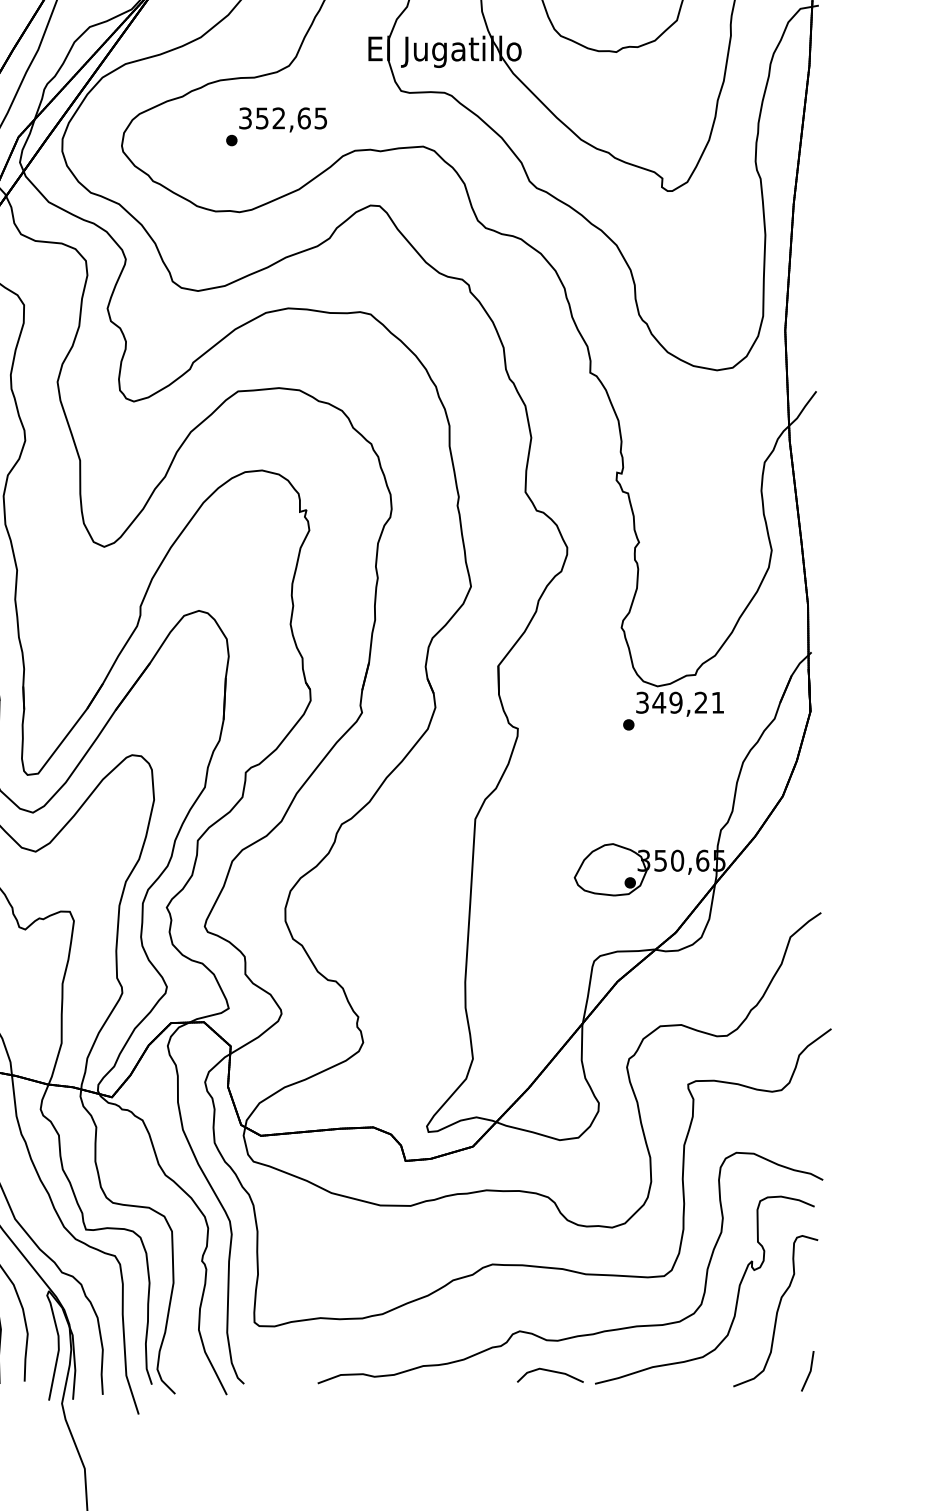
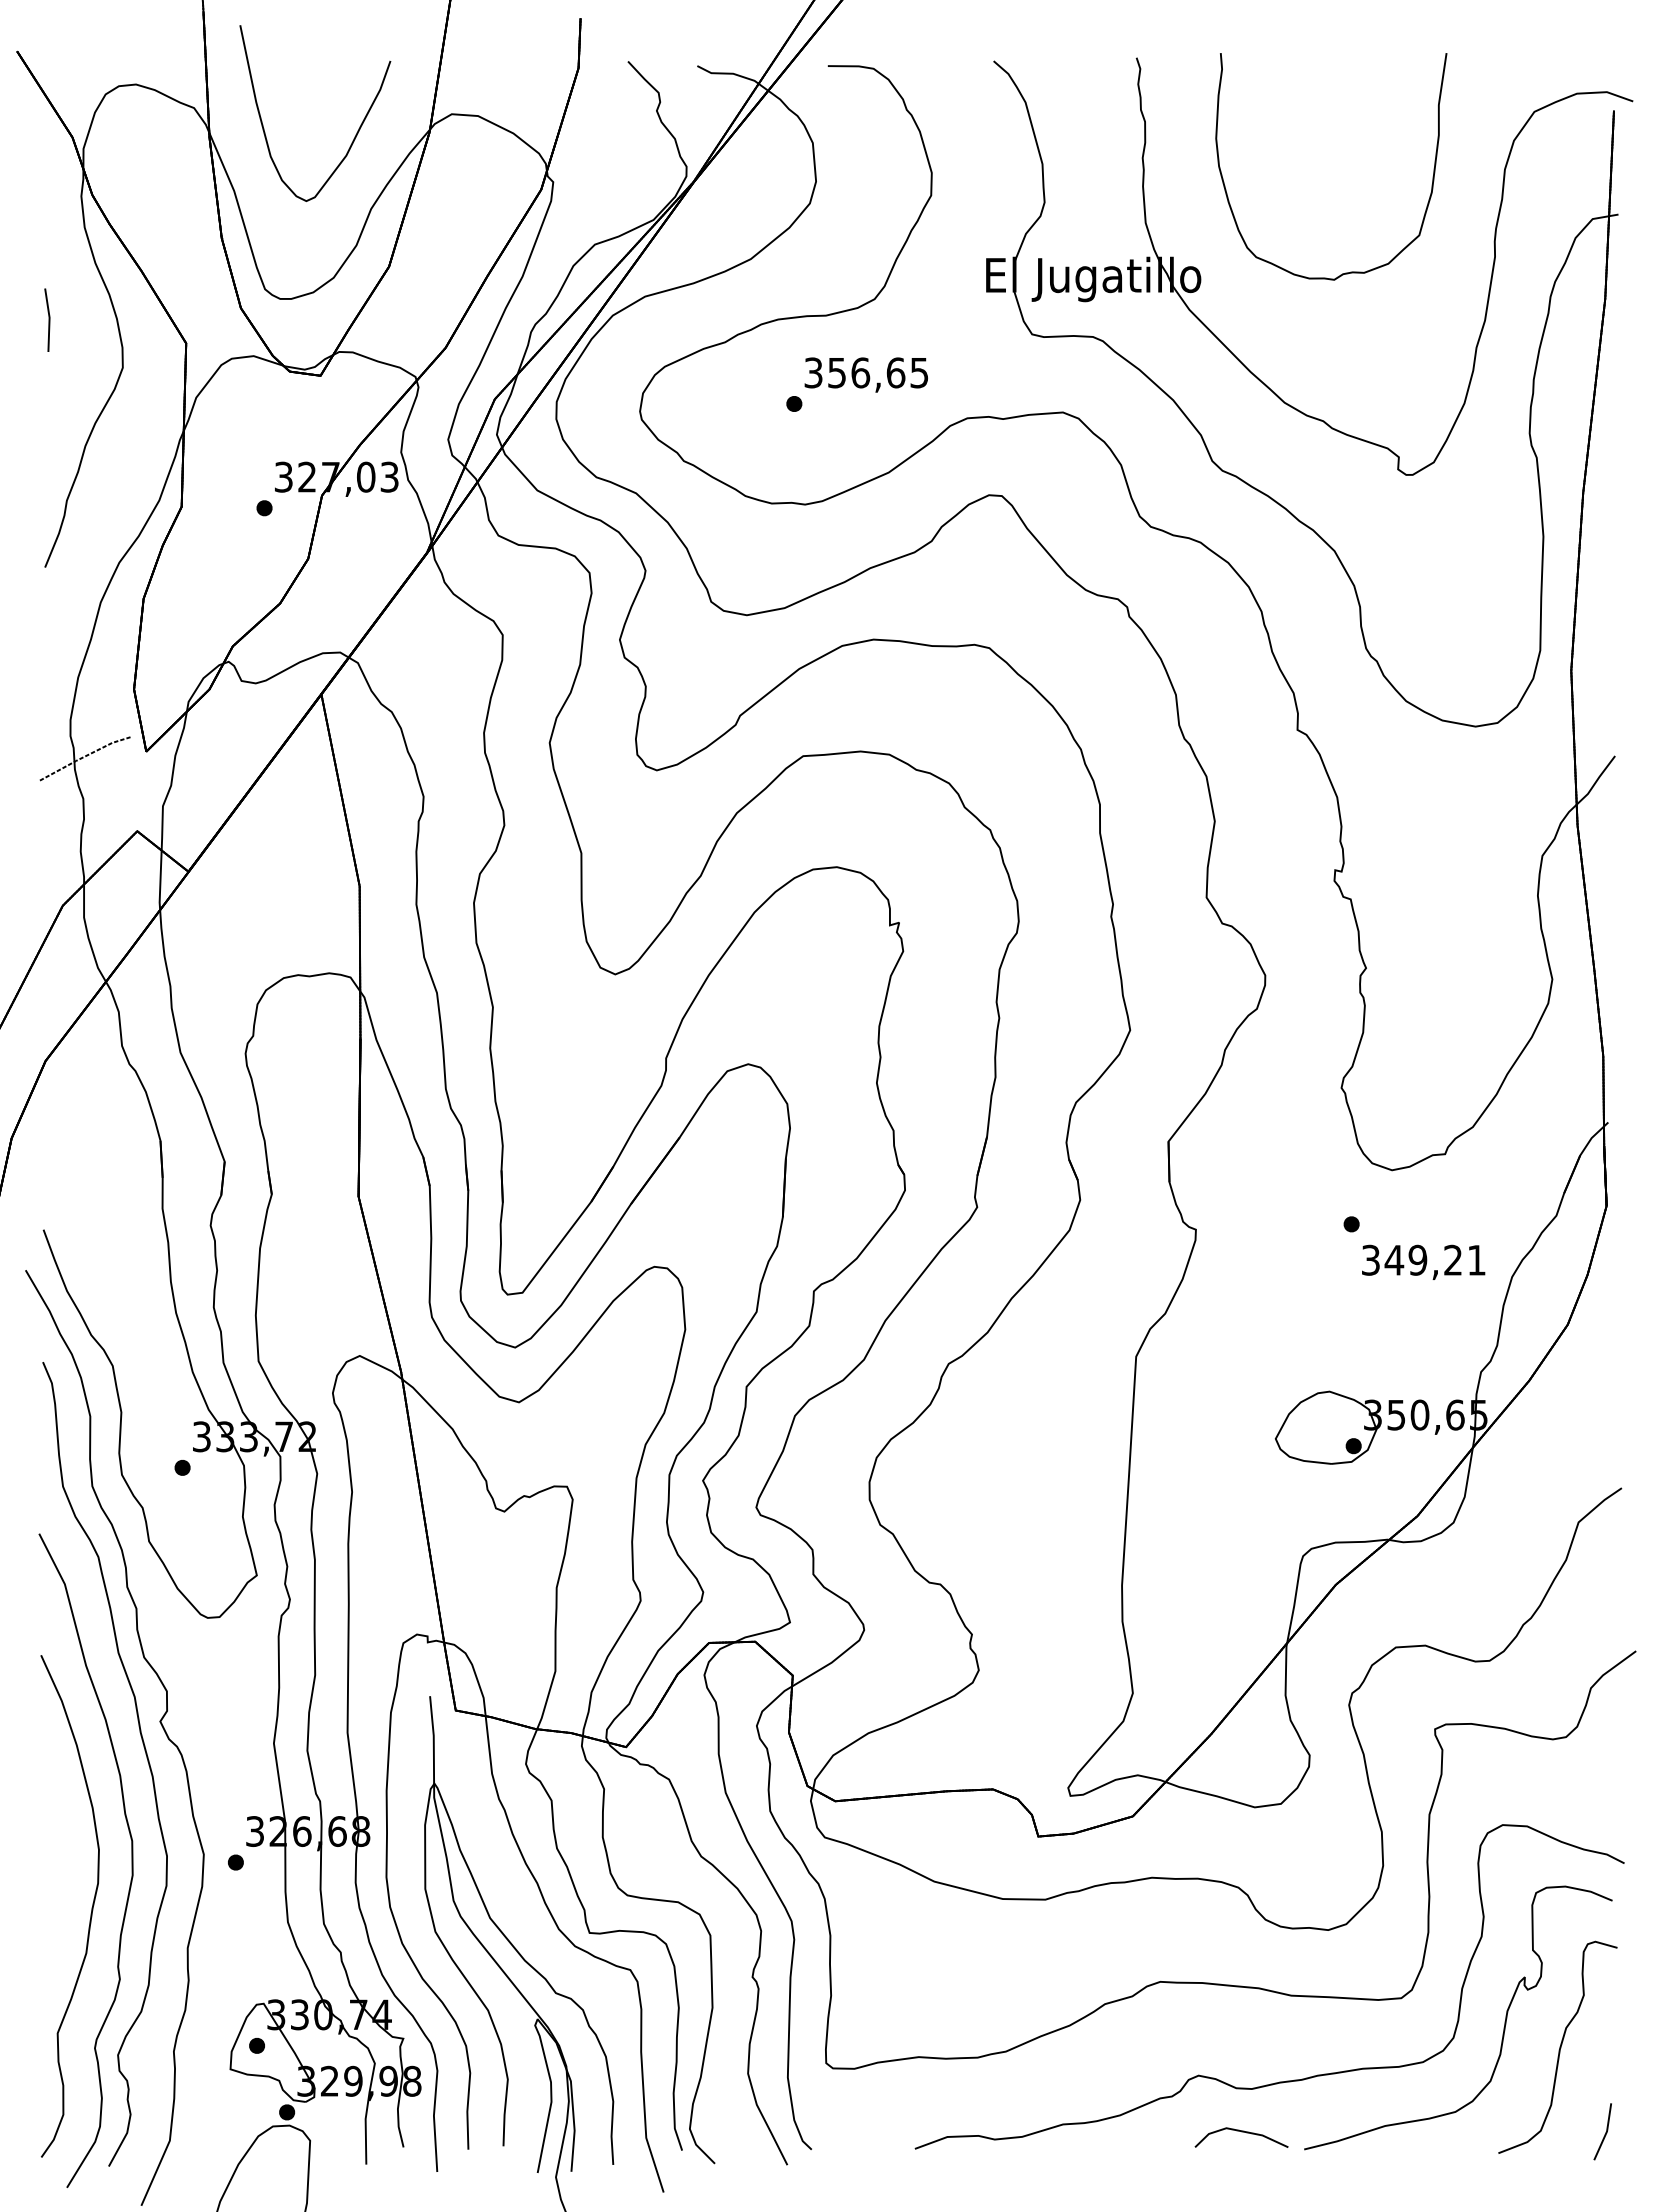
text: (278, 118) -> (860, 372), 352,65 -> 356,65
text: (679, 703) -> (1423, 1261), moved

